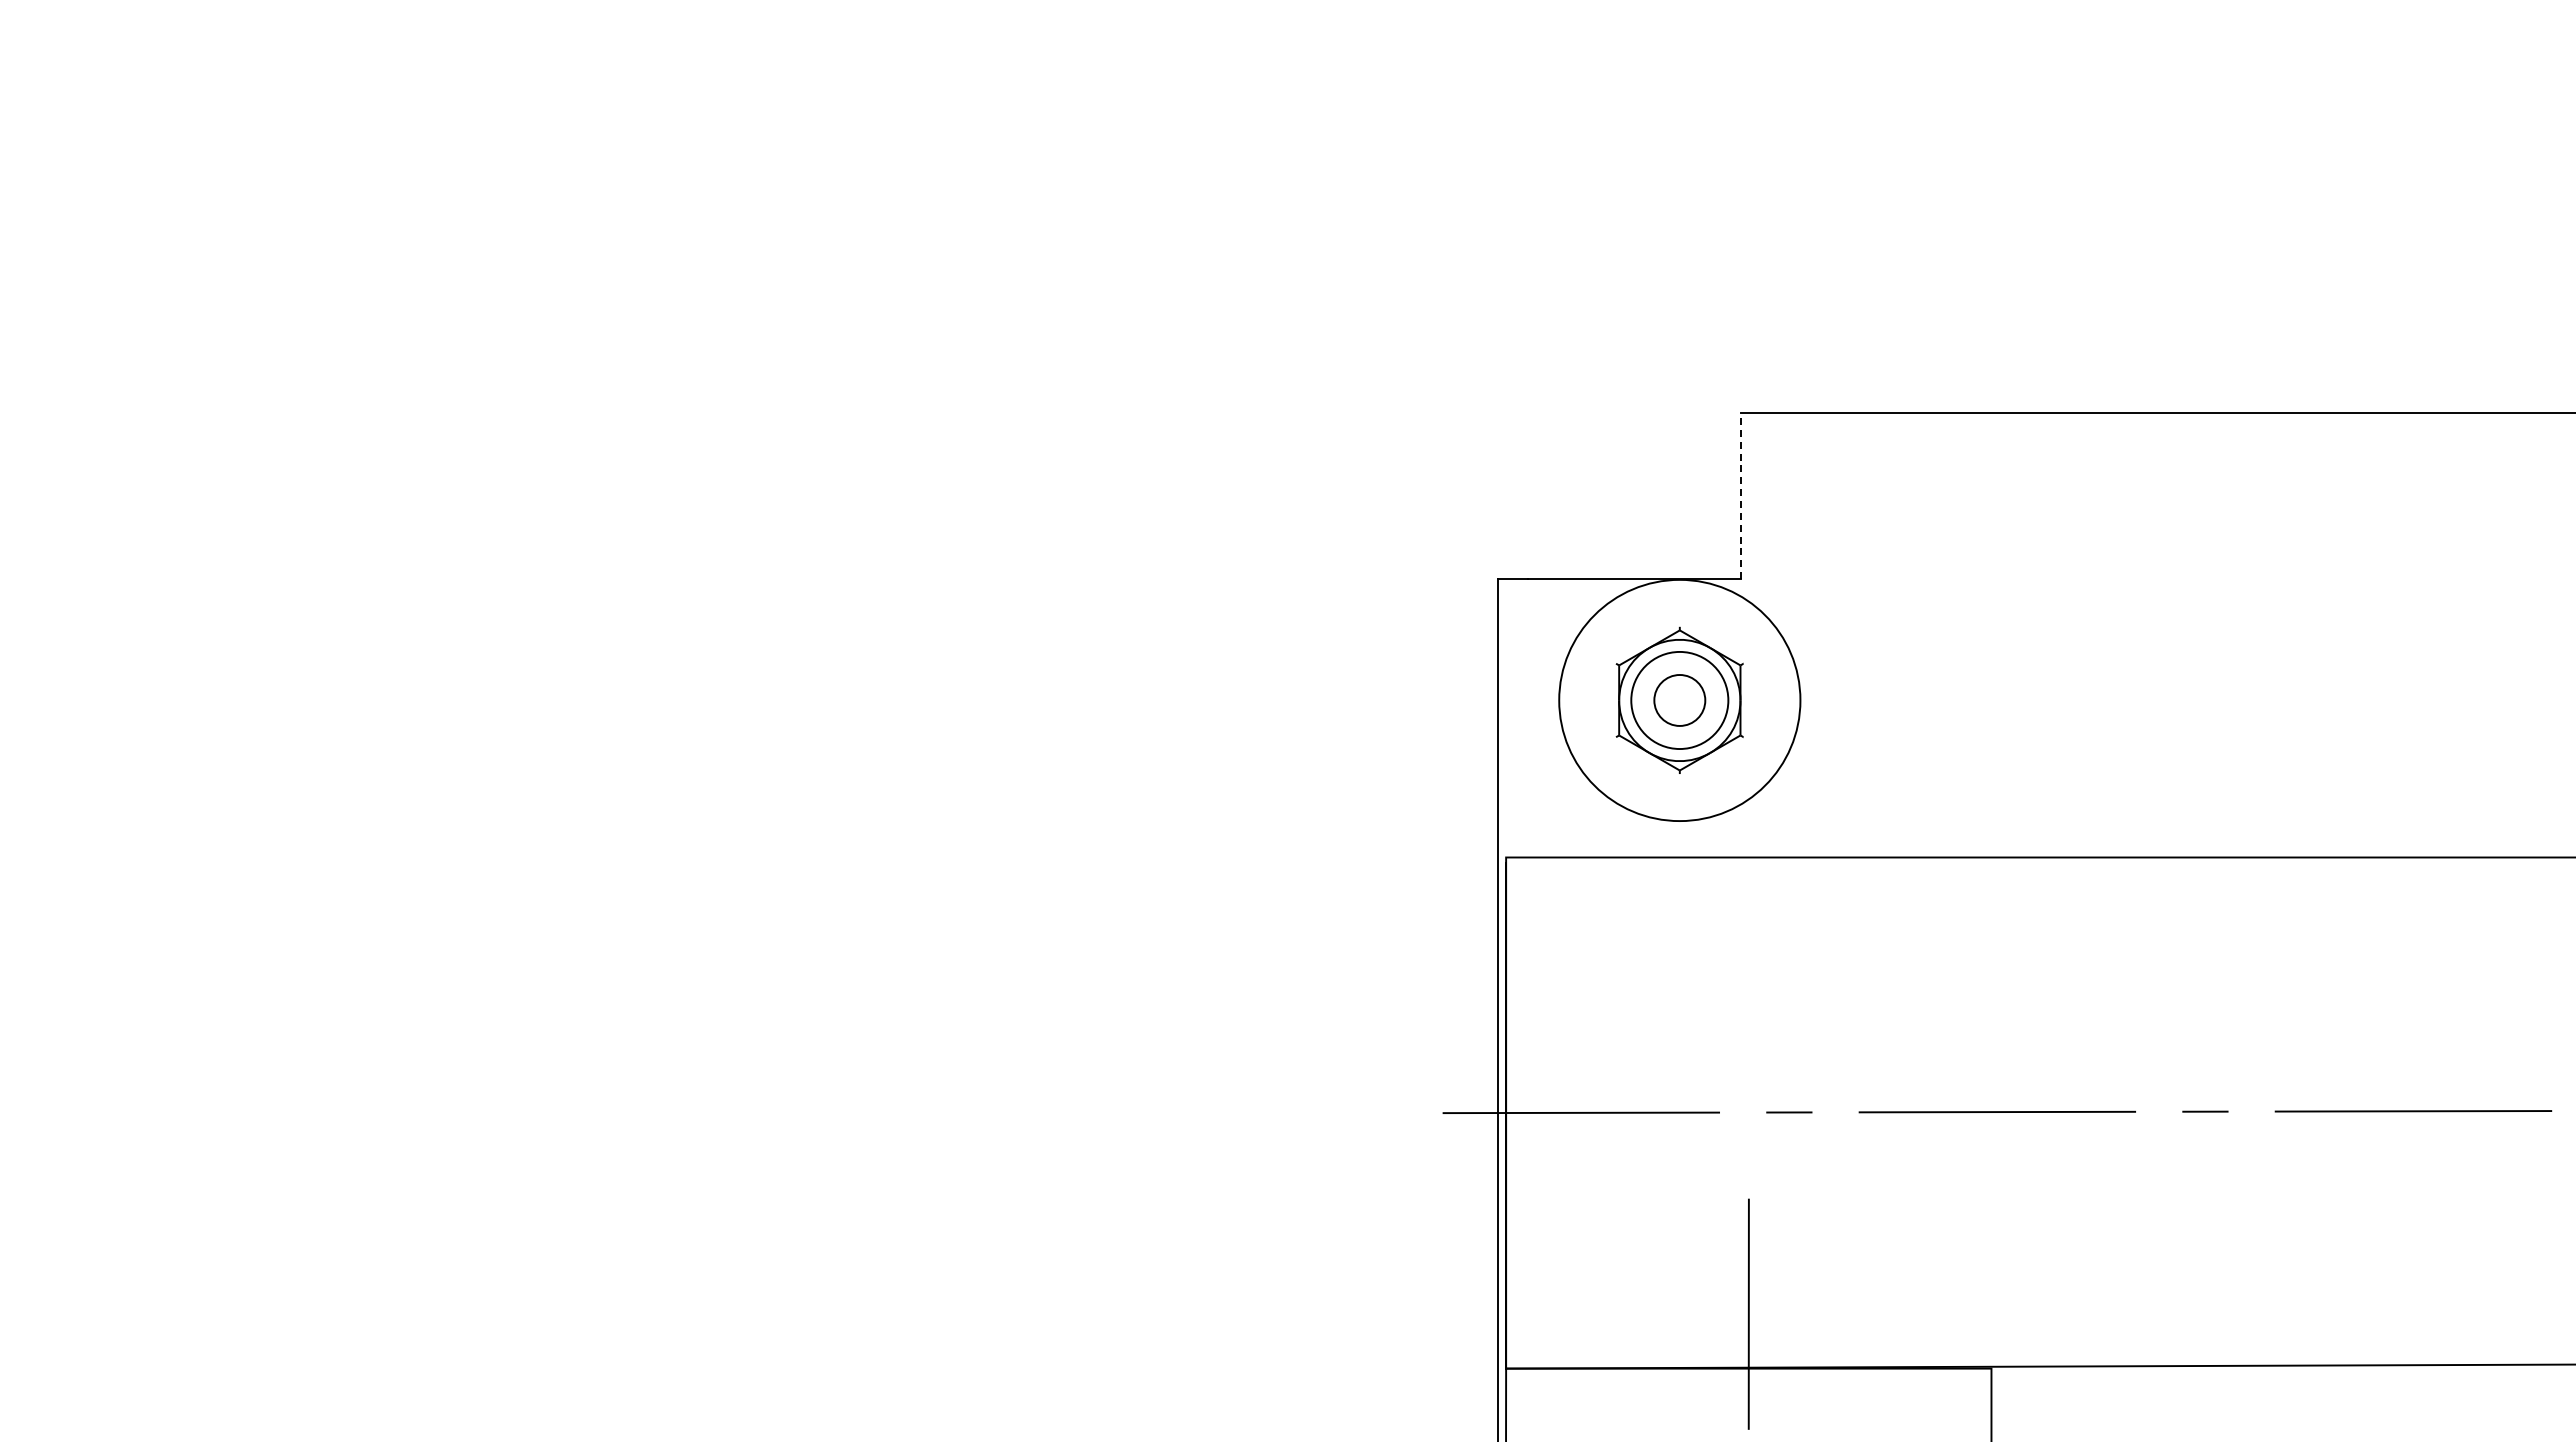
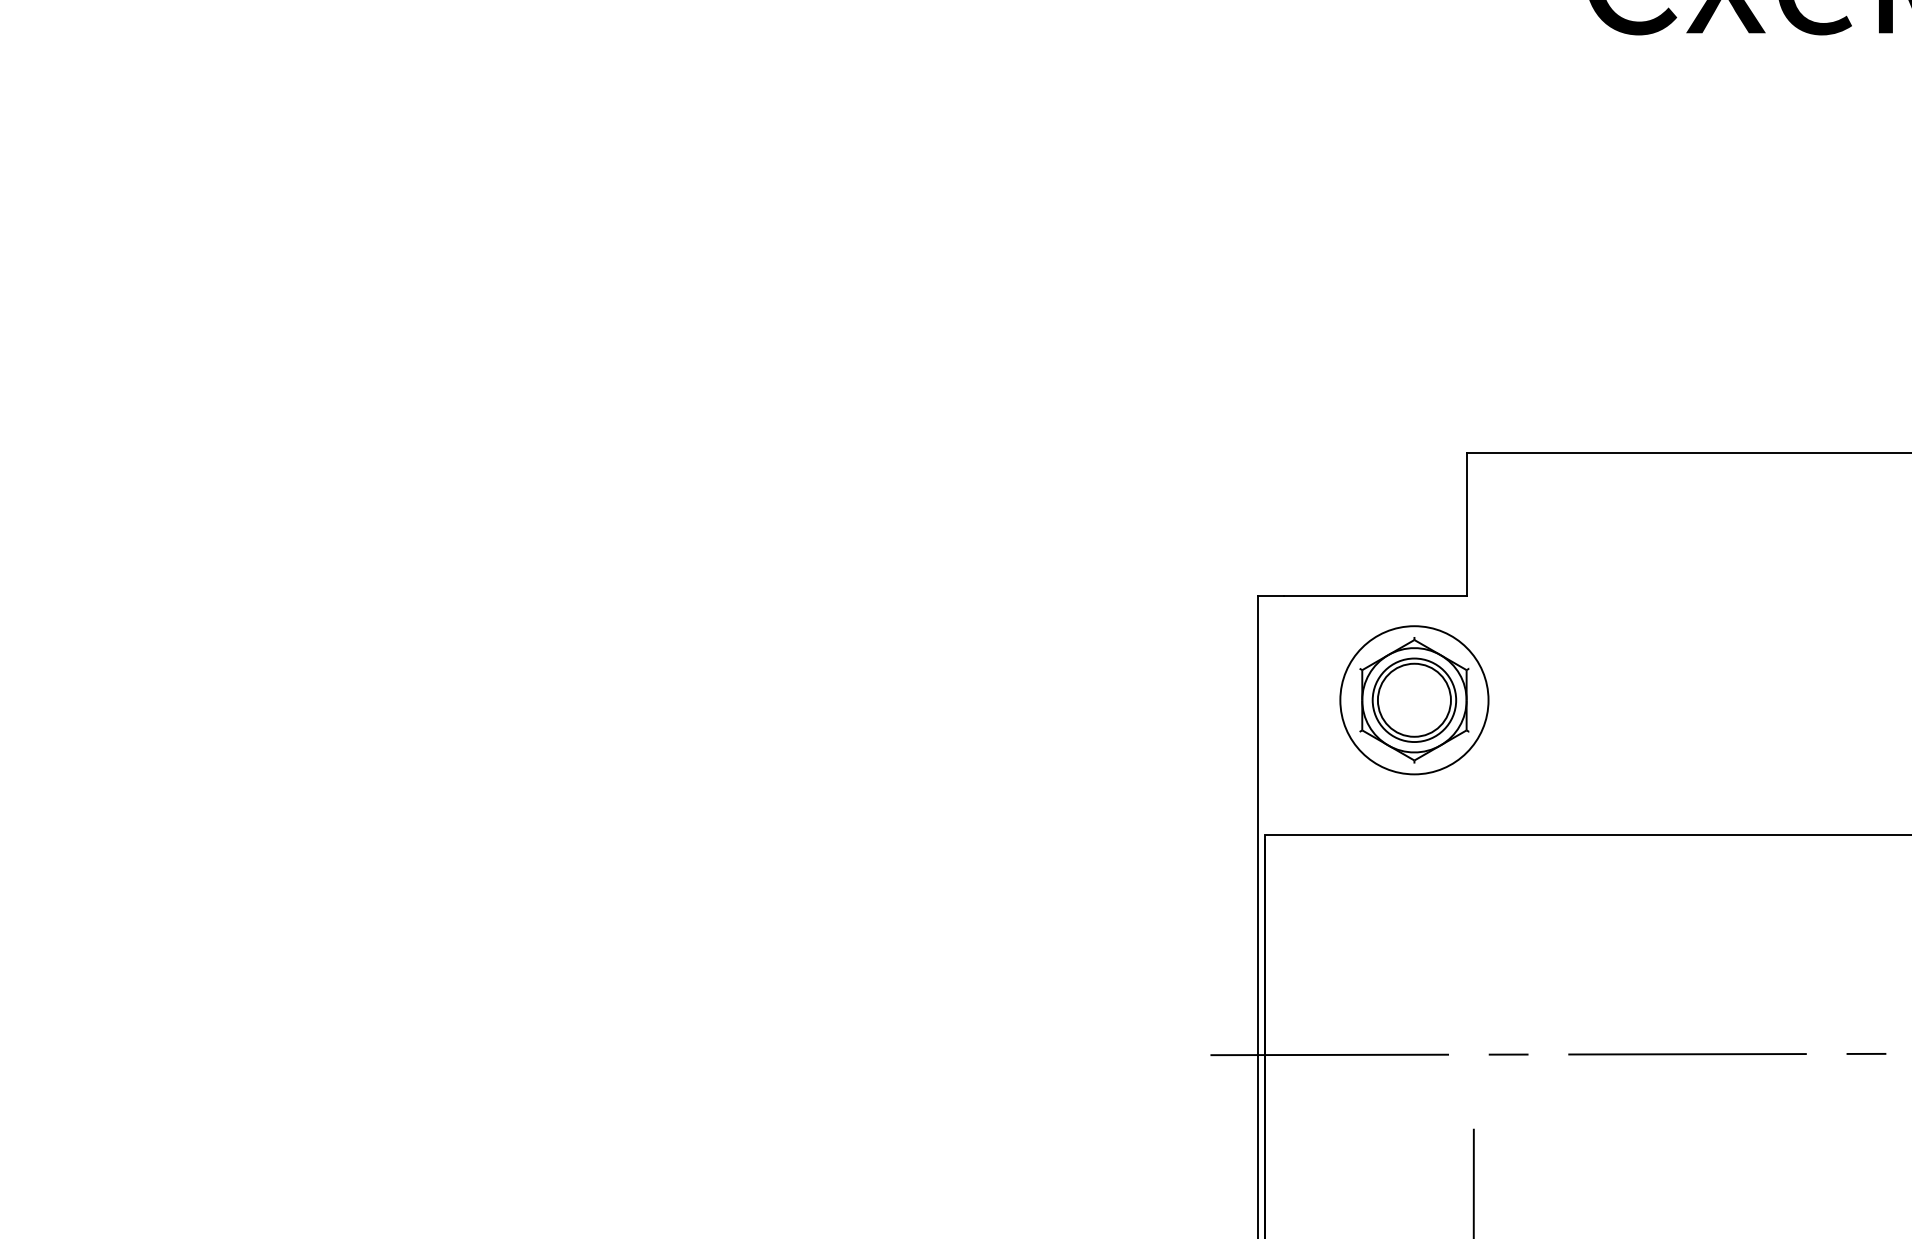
line: (1740, 495) -> (1466, 524), dashed -> solid
circle: (1679, 700) -> (1414, 700), size x0.71
circle: (1679, 700) -> (1414, 700), size x1.67

